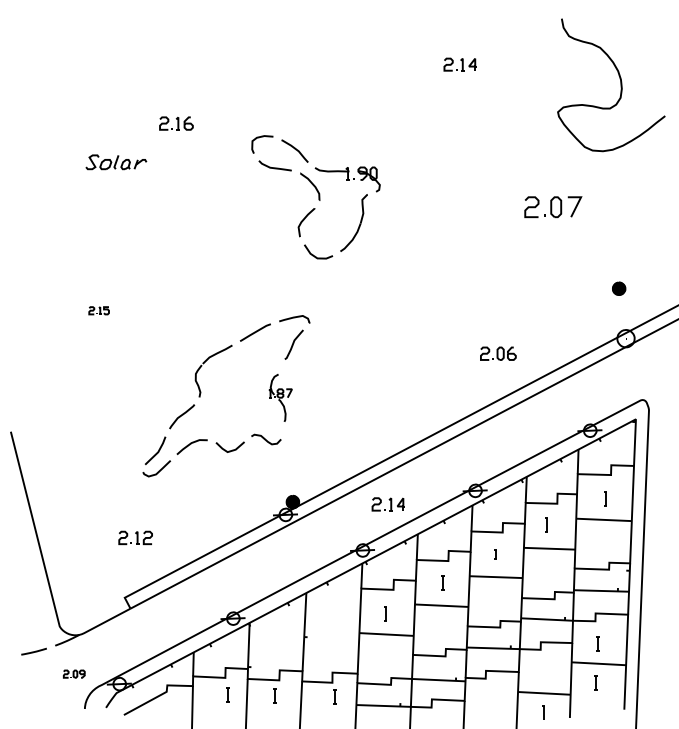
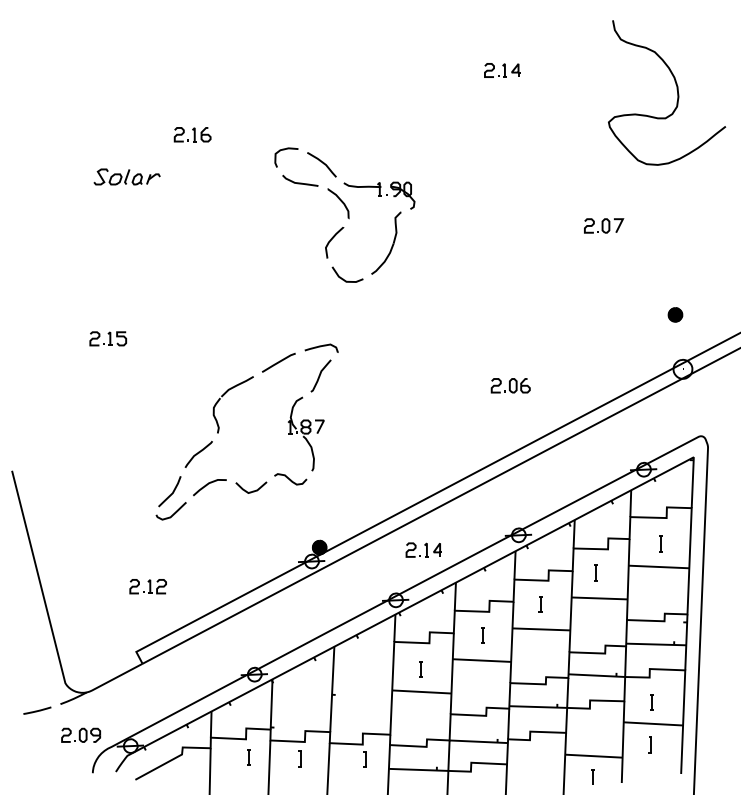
part: (554, 206) -> (604, 225), size x0.62
part: (99, 310) -> (108, 338), size x1.67
part: (498, 353) -> (510, 385), moved
part: (280, 397) -> (306, 433), size x1.43
part: (495, 554) -> (540, 604), size x1.43
part: (74, 673) -> (81, 734), size x1.67

